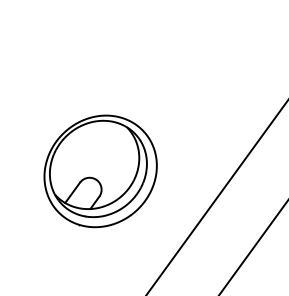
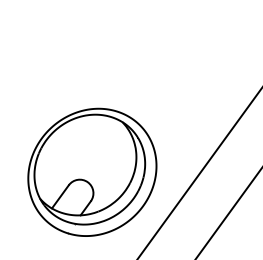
part: (100, 170) -> (92, 171), size x1.43

